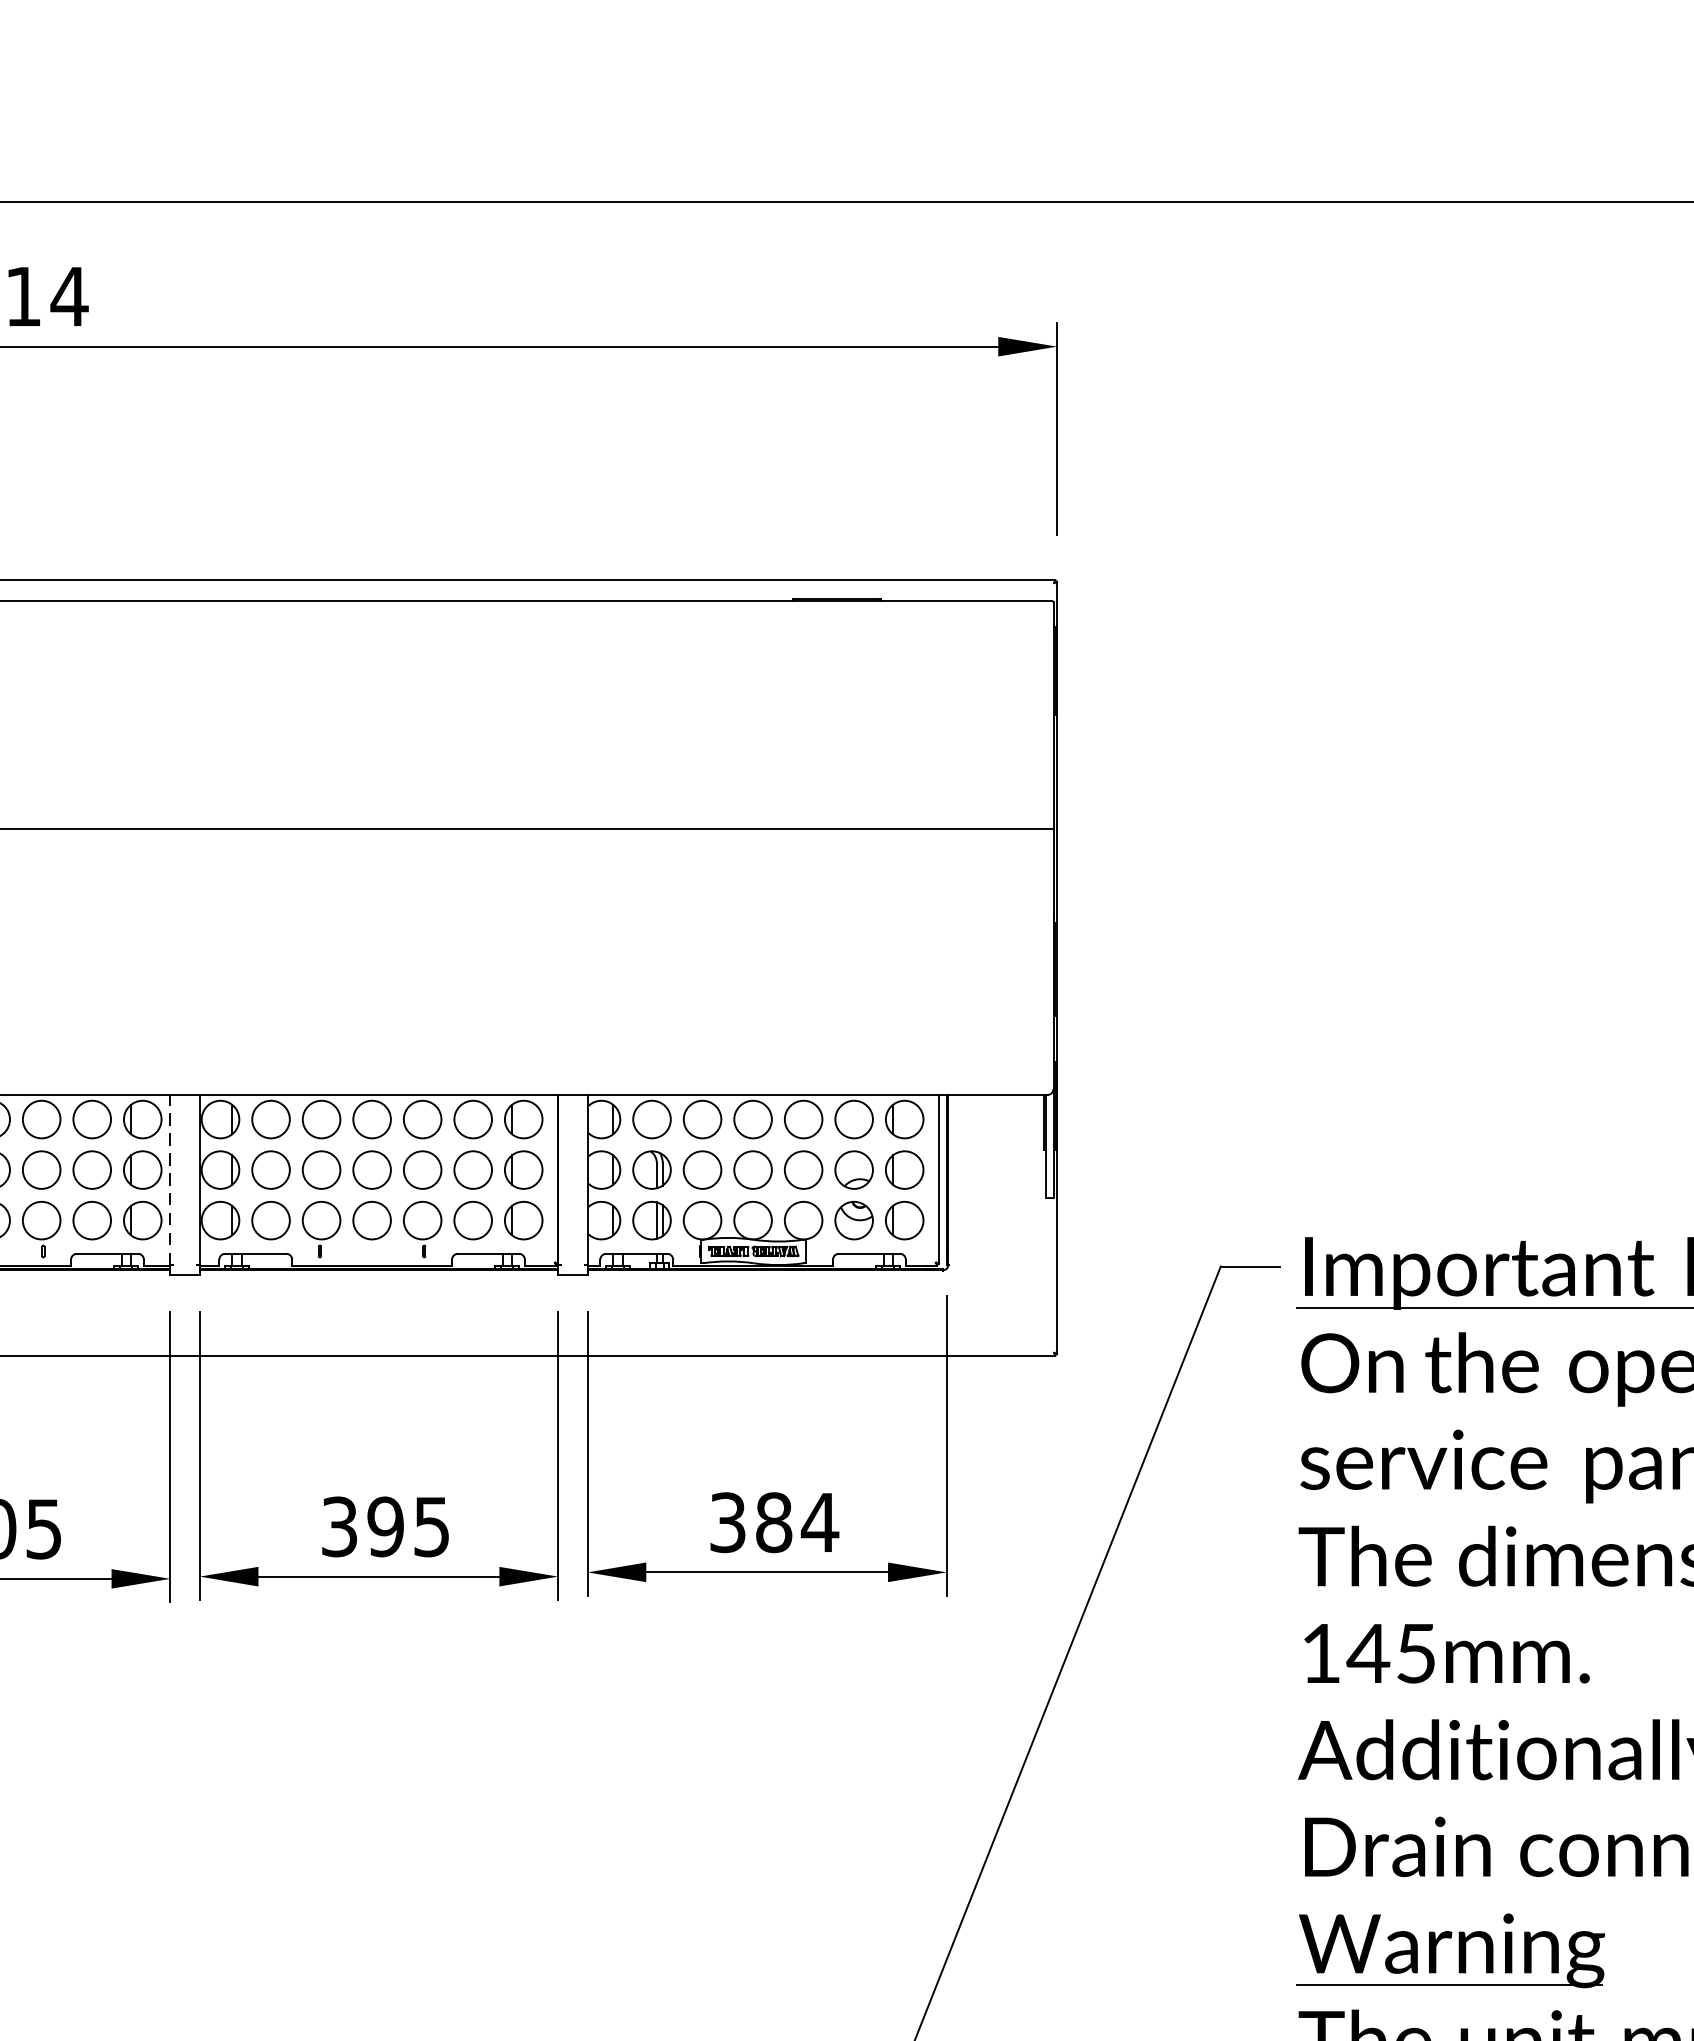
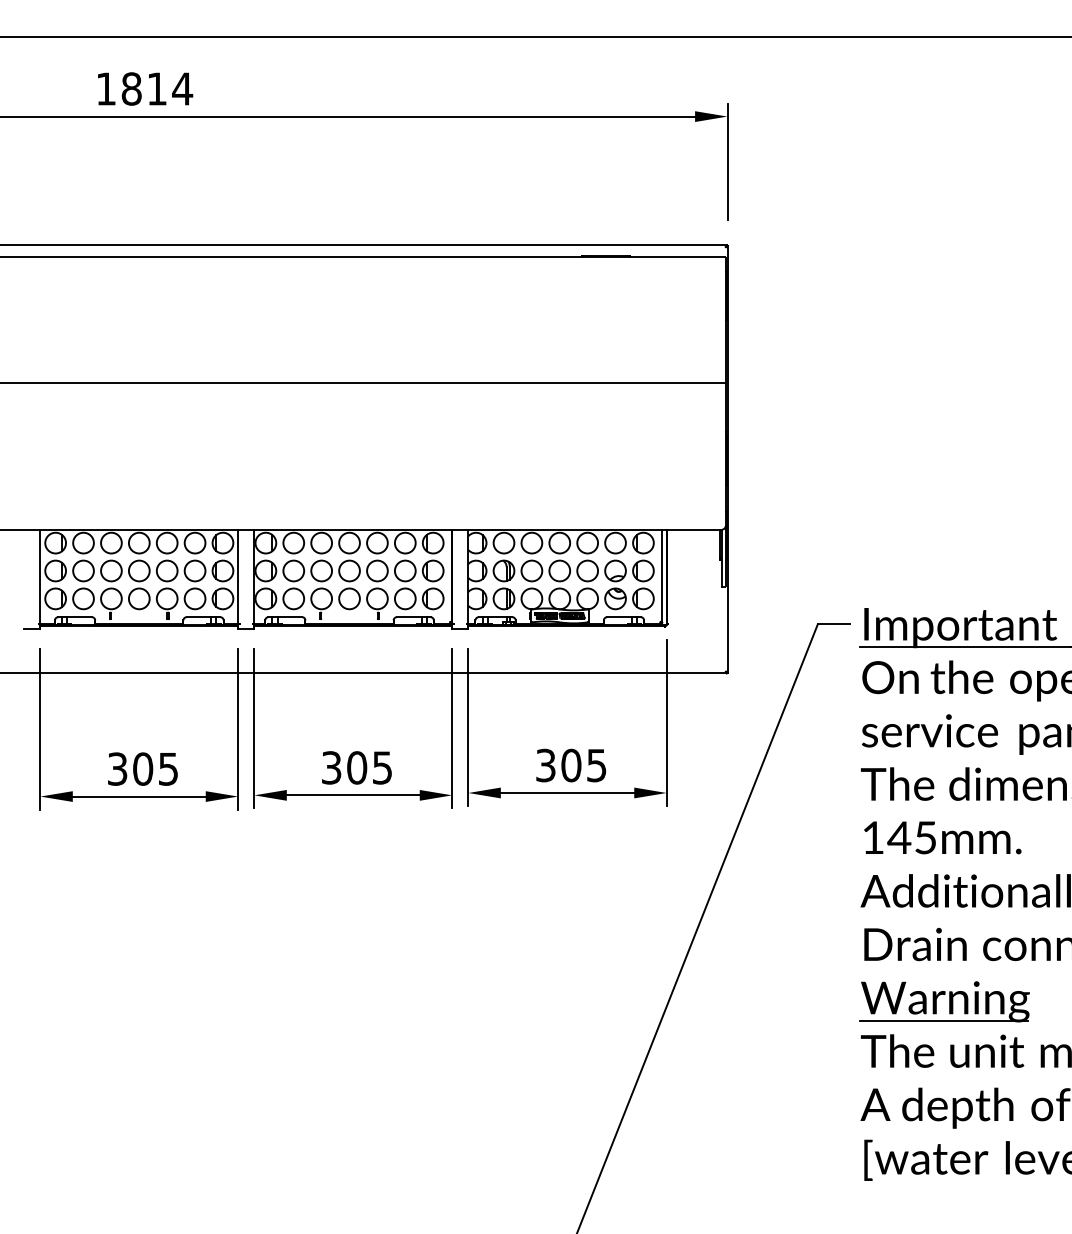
line: (170, 1180) -> (238, 576), dashed -> solid
text: (797, 1522) -> (584, 765), 384 -> 305
text: (386, 1526) -> (357, 767), 395 -> 305

